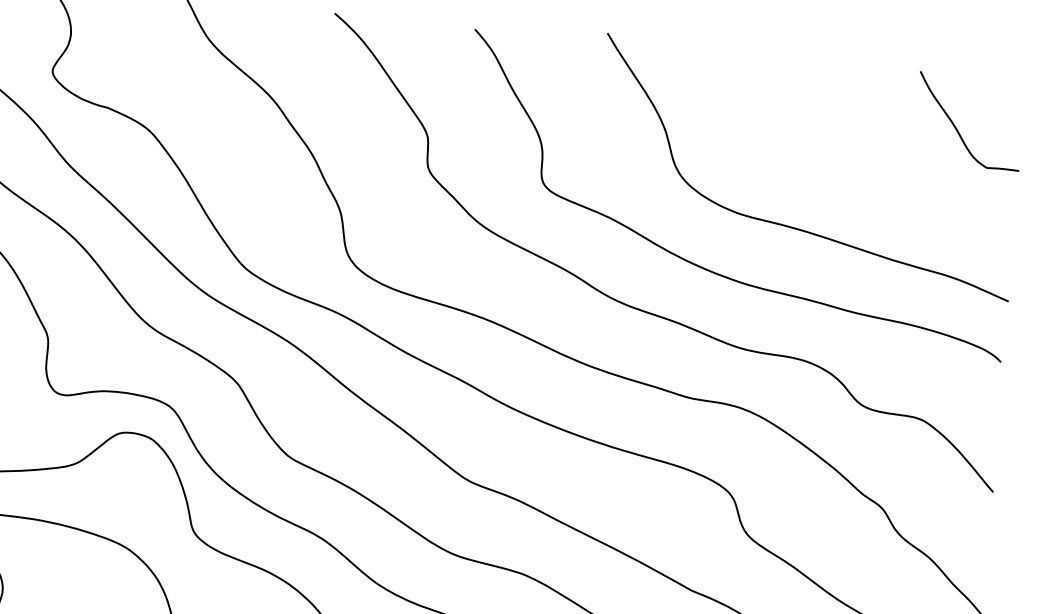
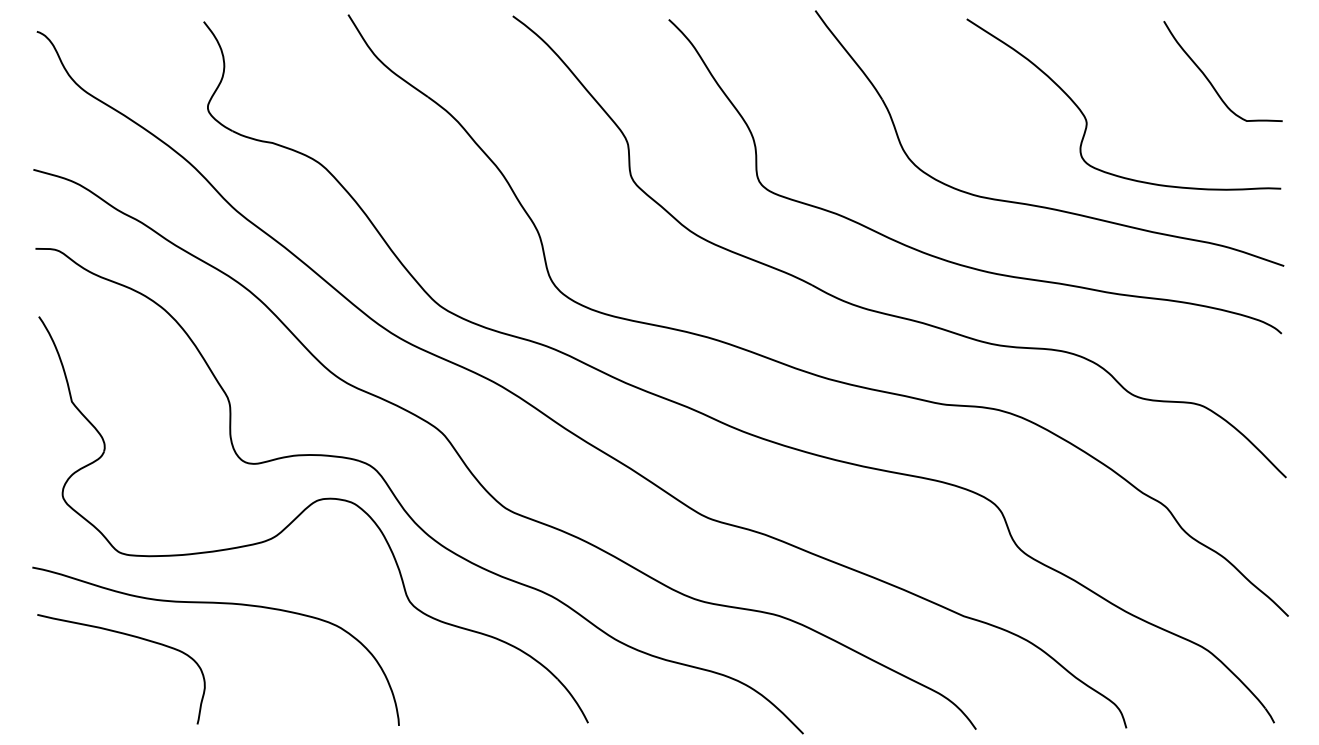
curve: (843, 154) -> (1087, 120), added

